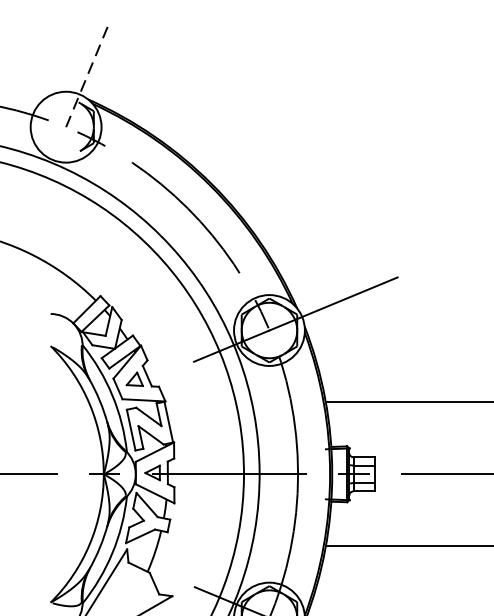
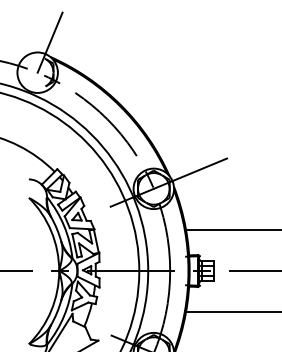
line: (88, 74) -> (50, 42), dashed -> solid

